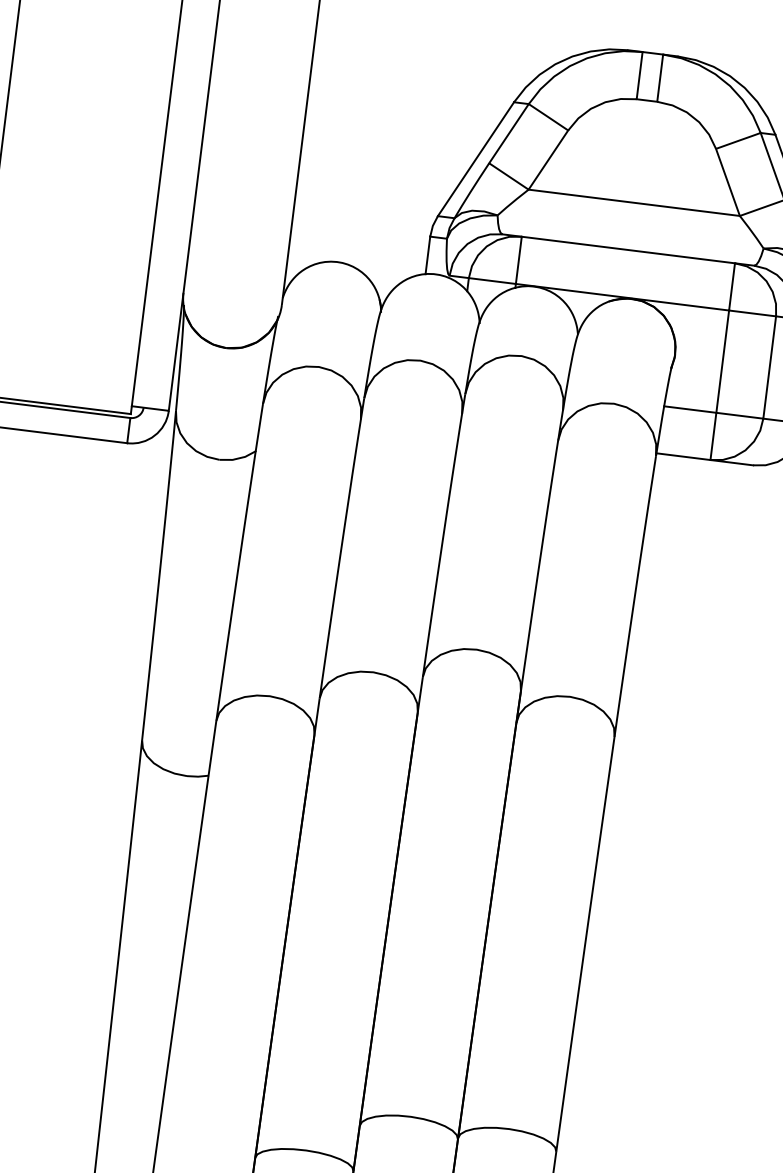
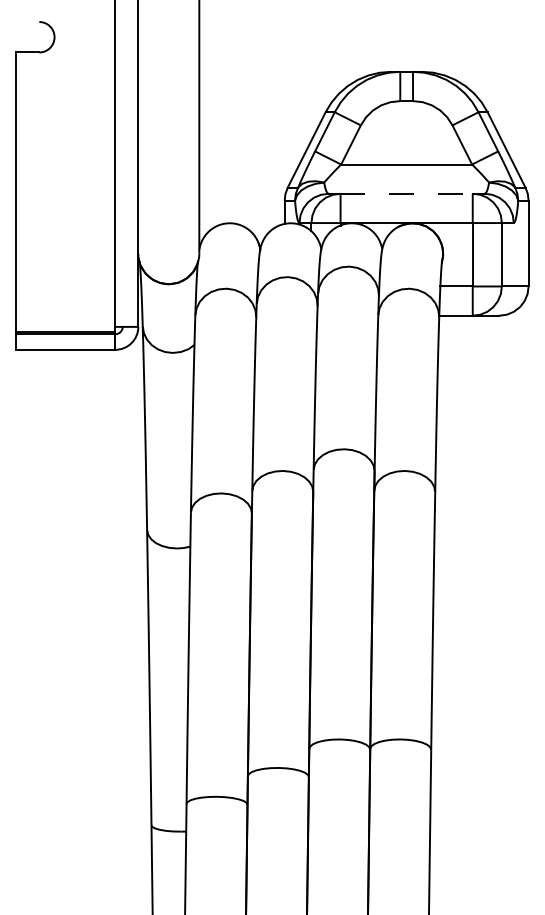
line: (629, 249) -> (407, 193), solid -> dashed

